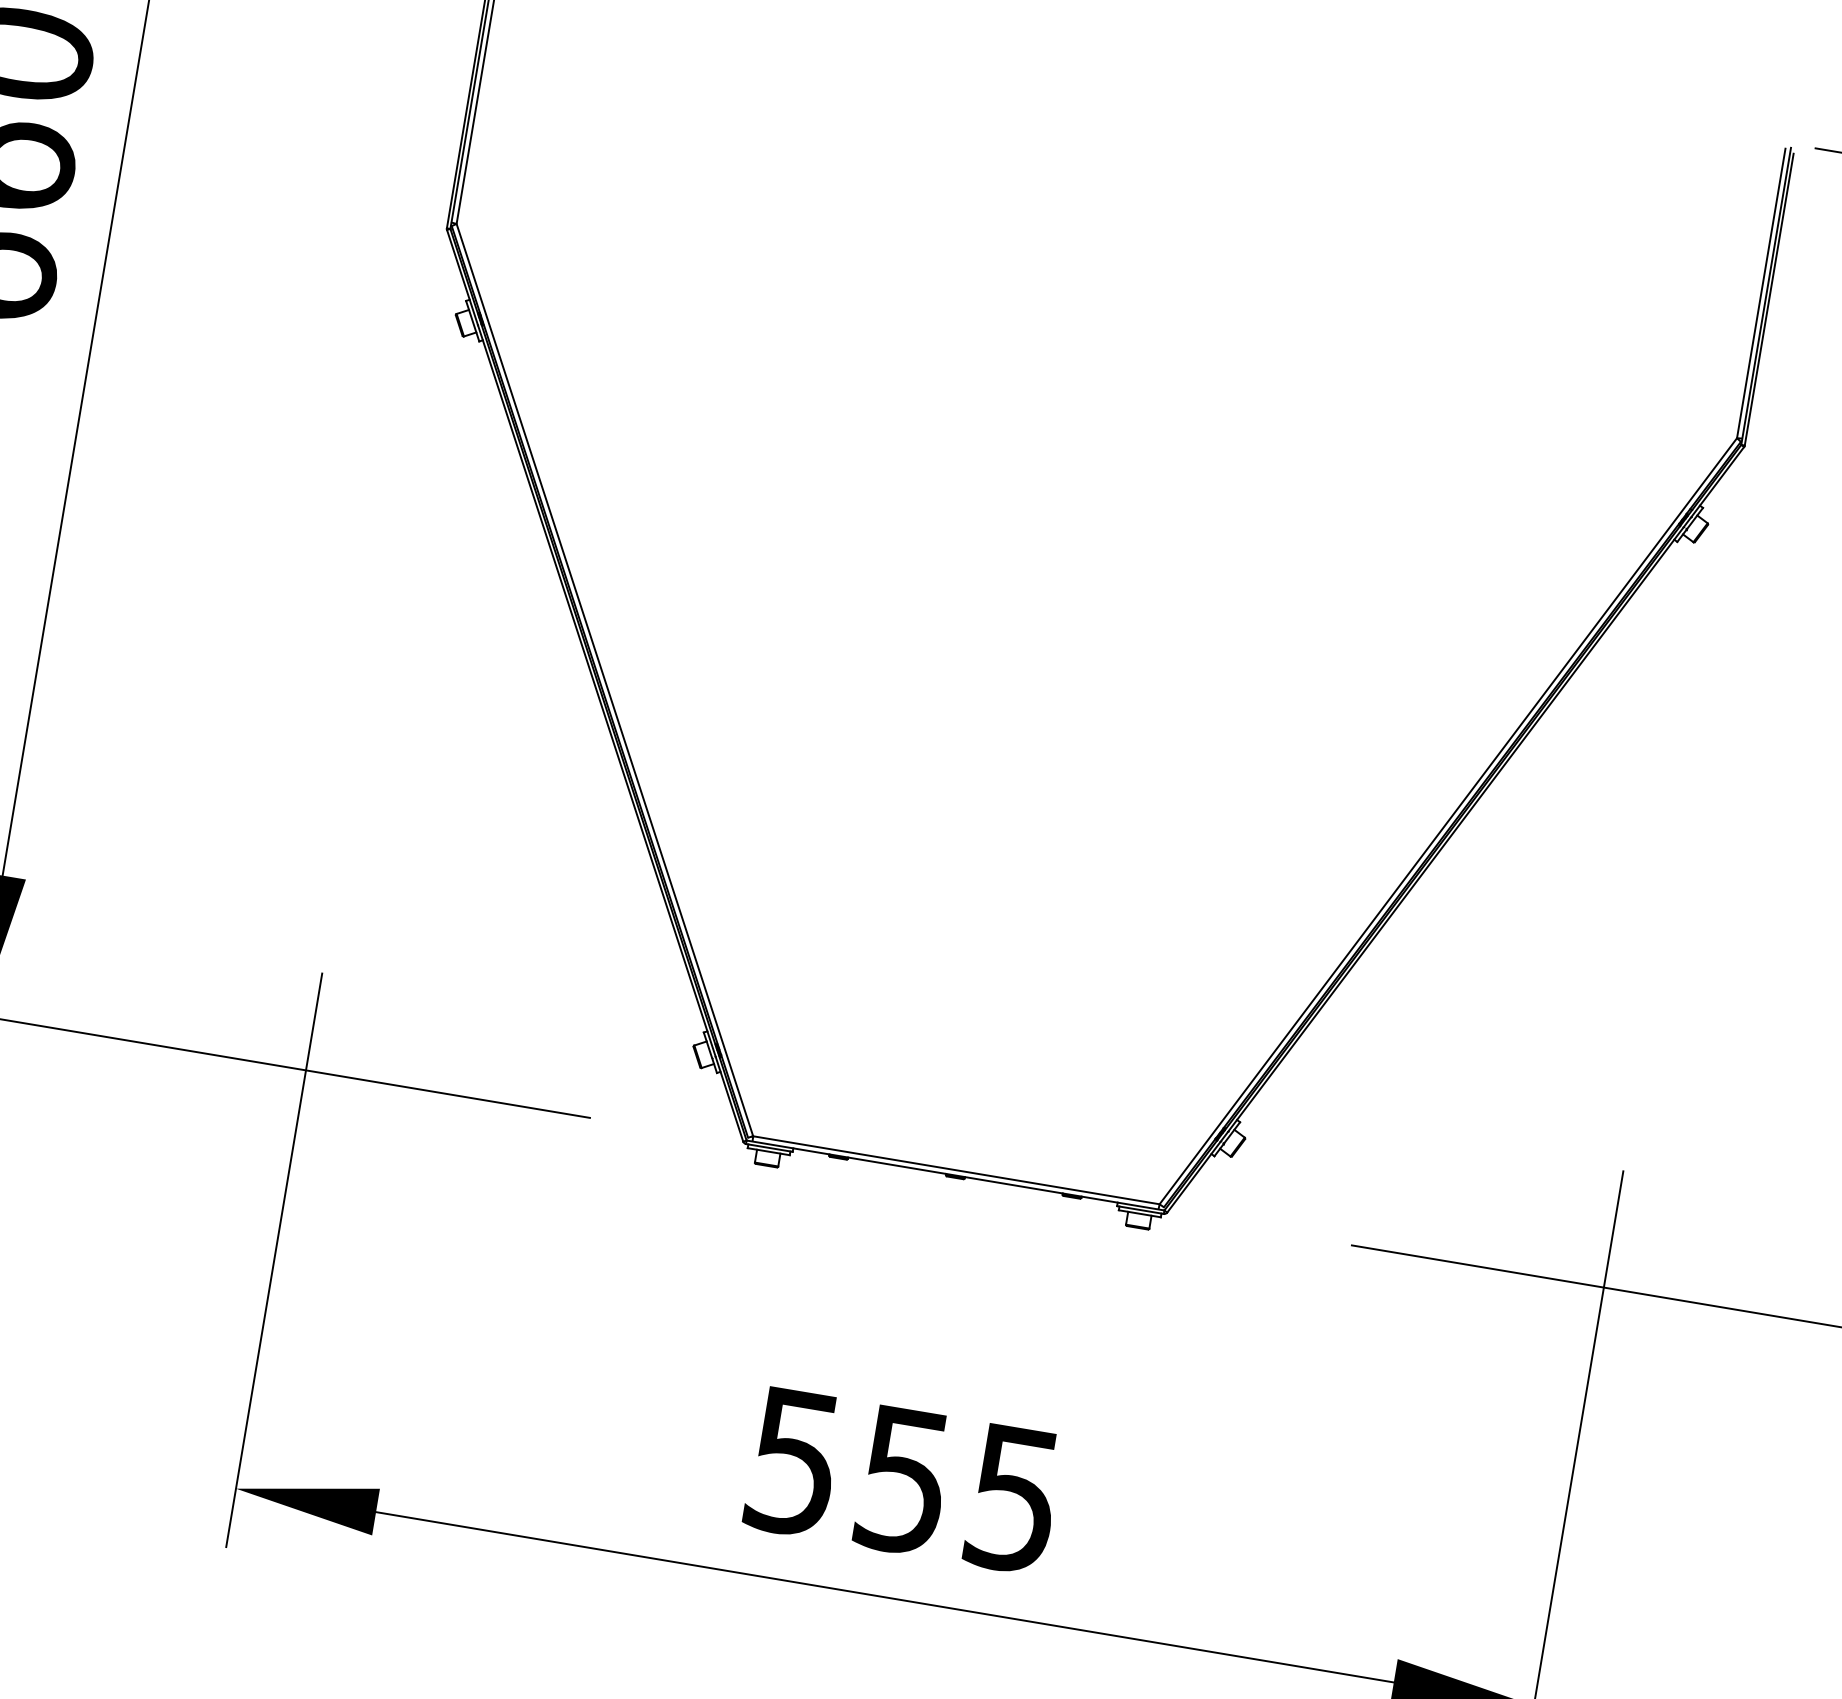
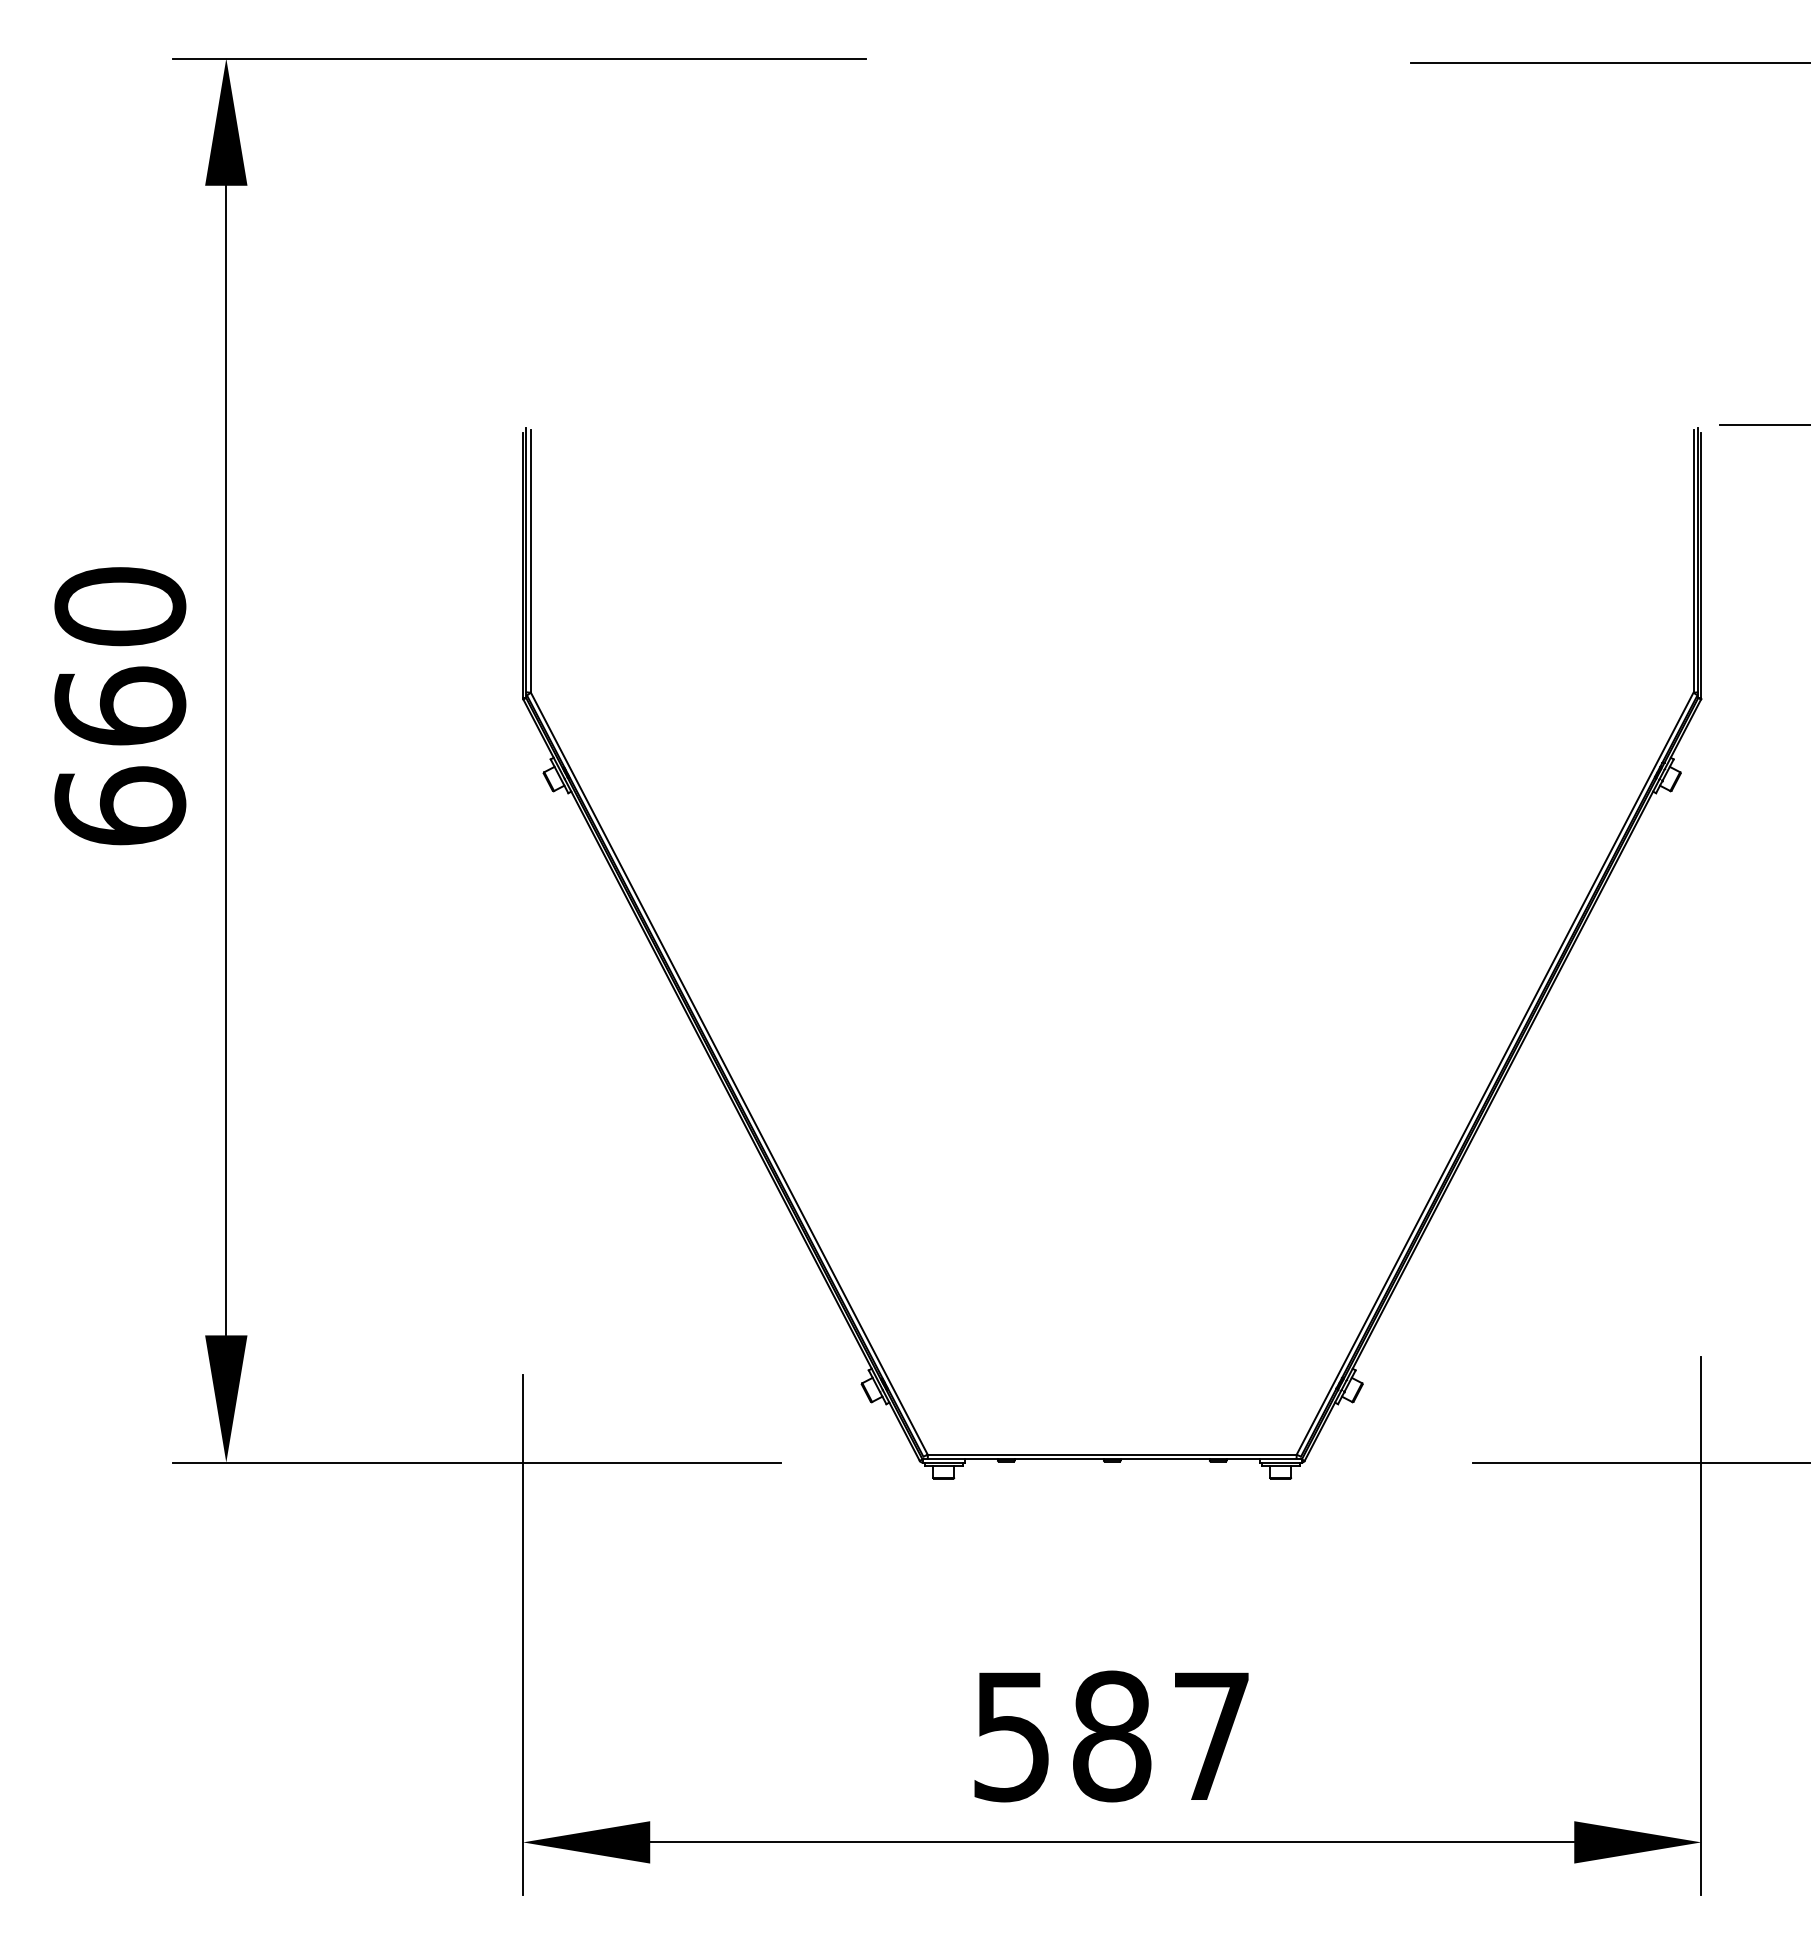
text: (957, 1489) -> (1160, 1736), 555 -> 587

